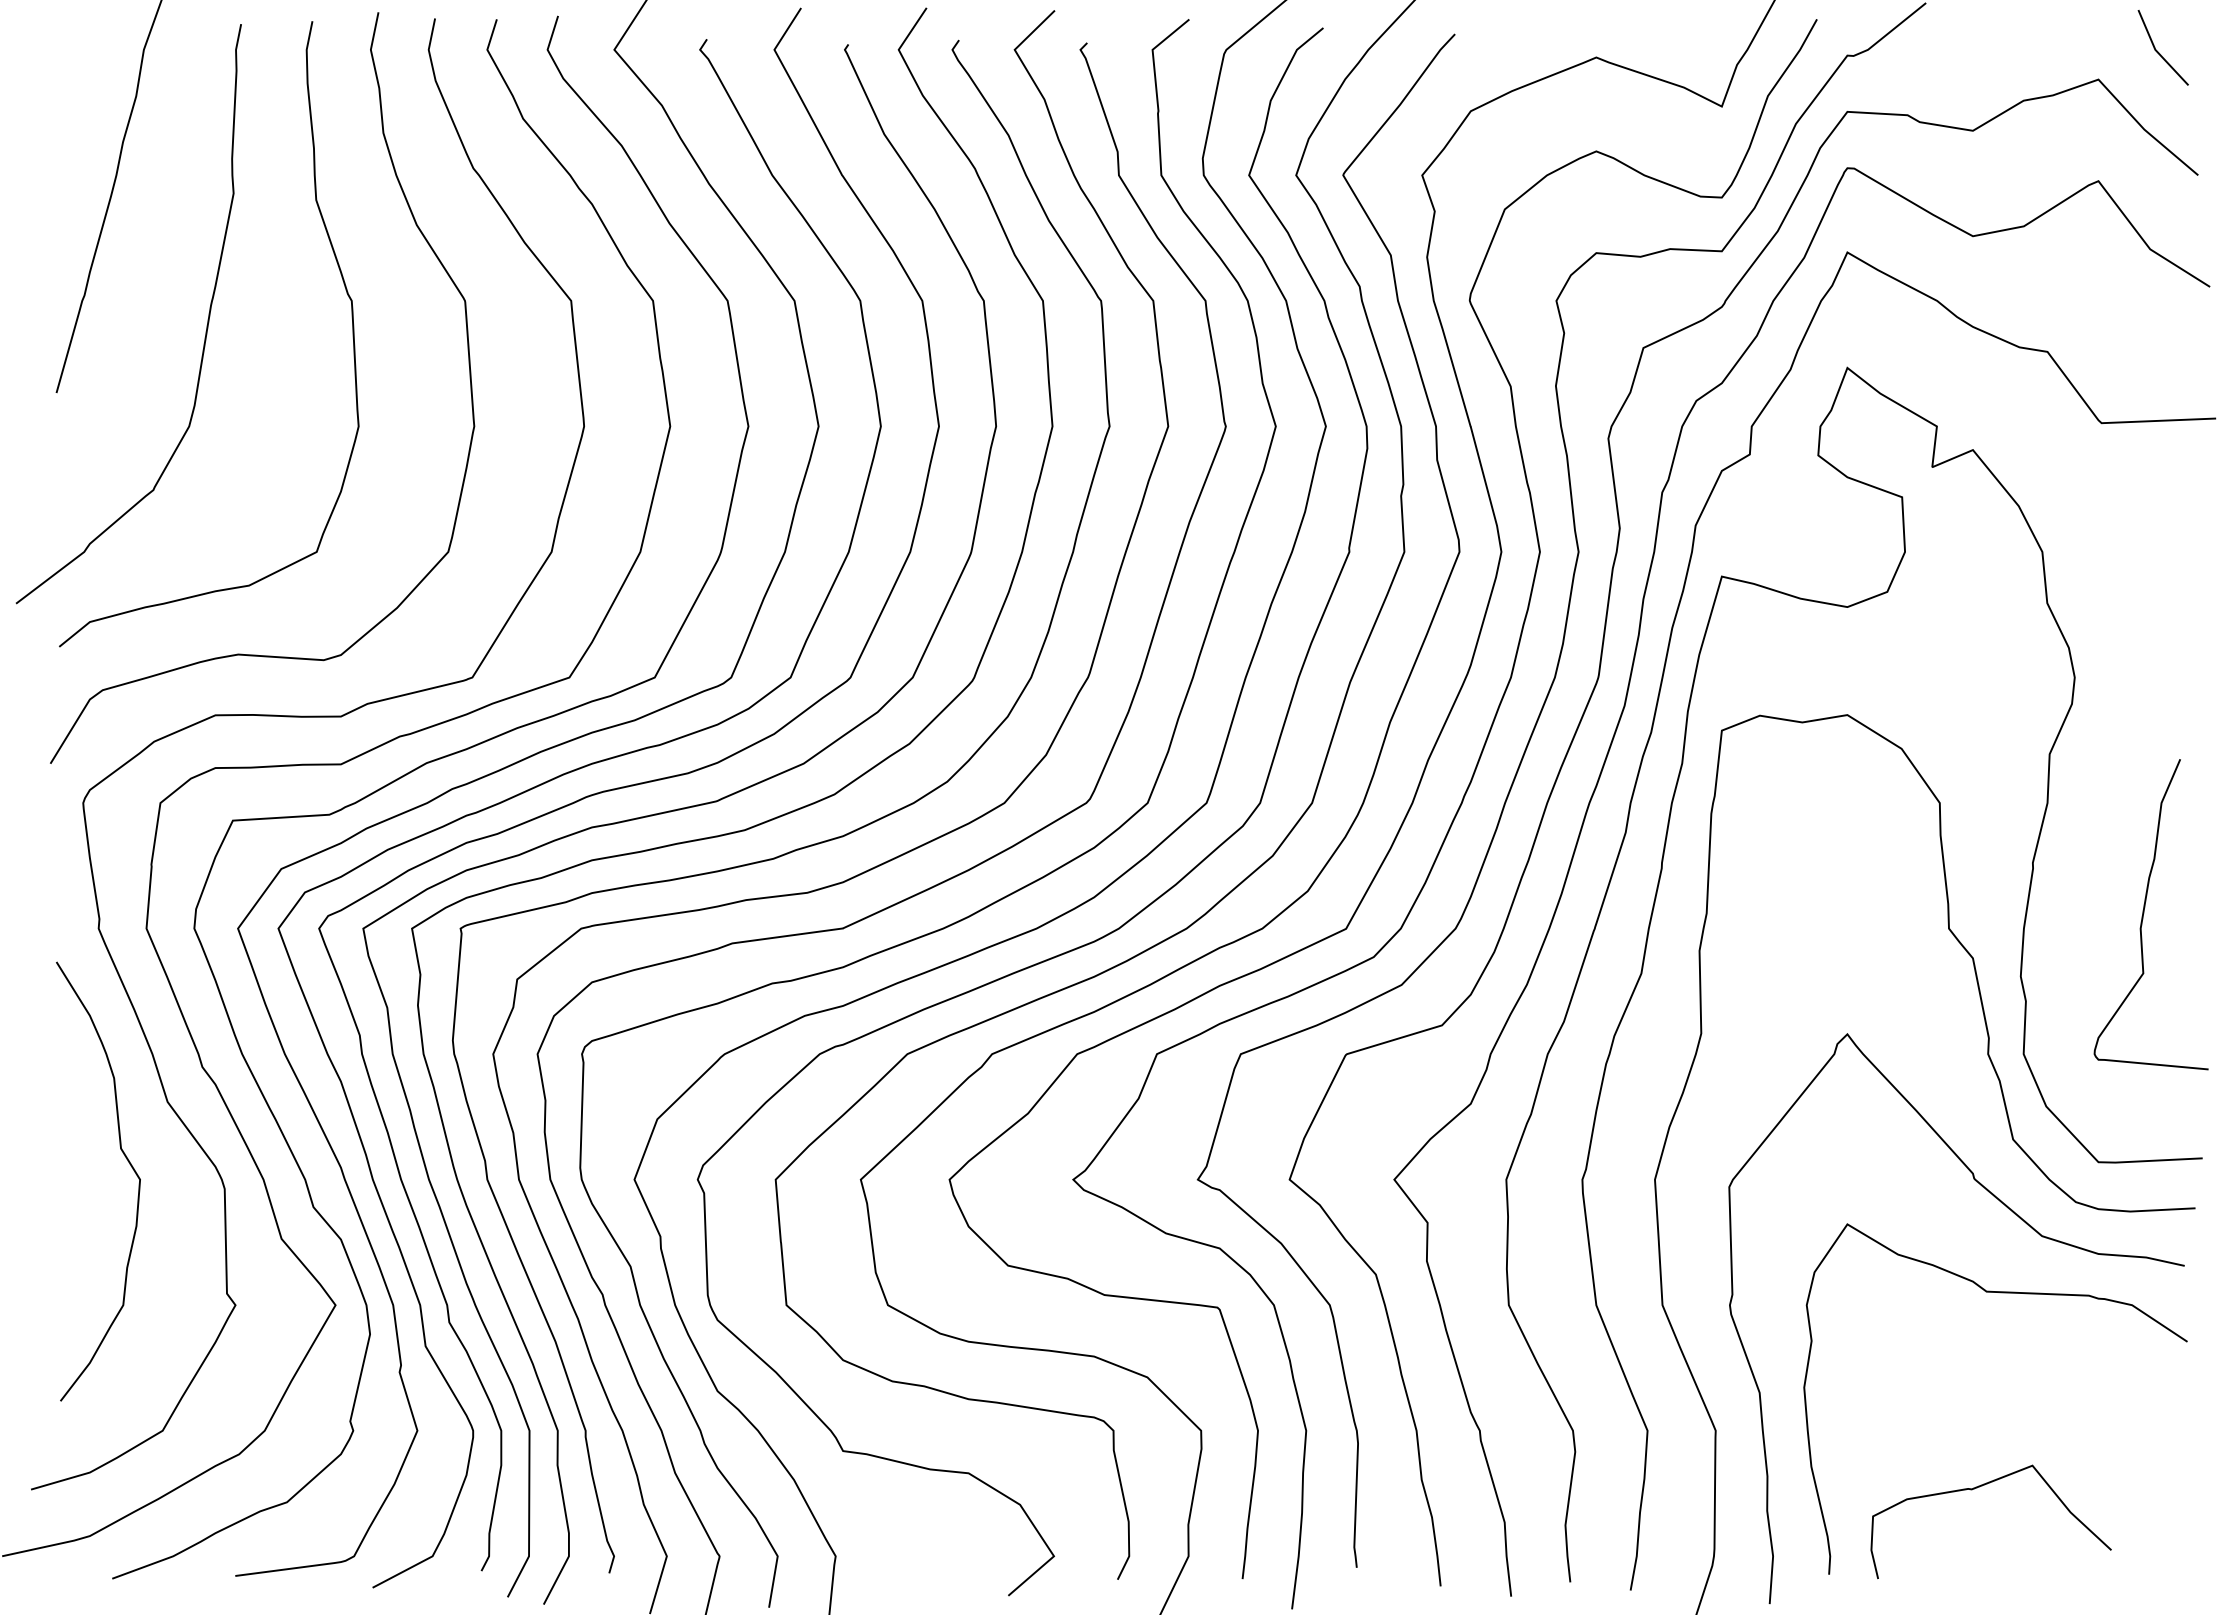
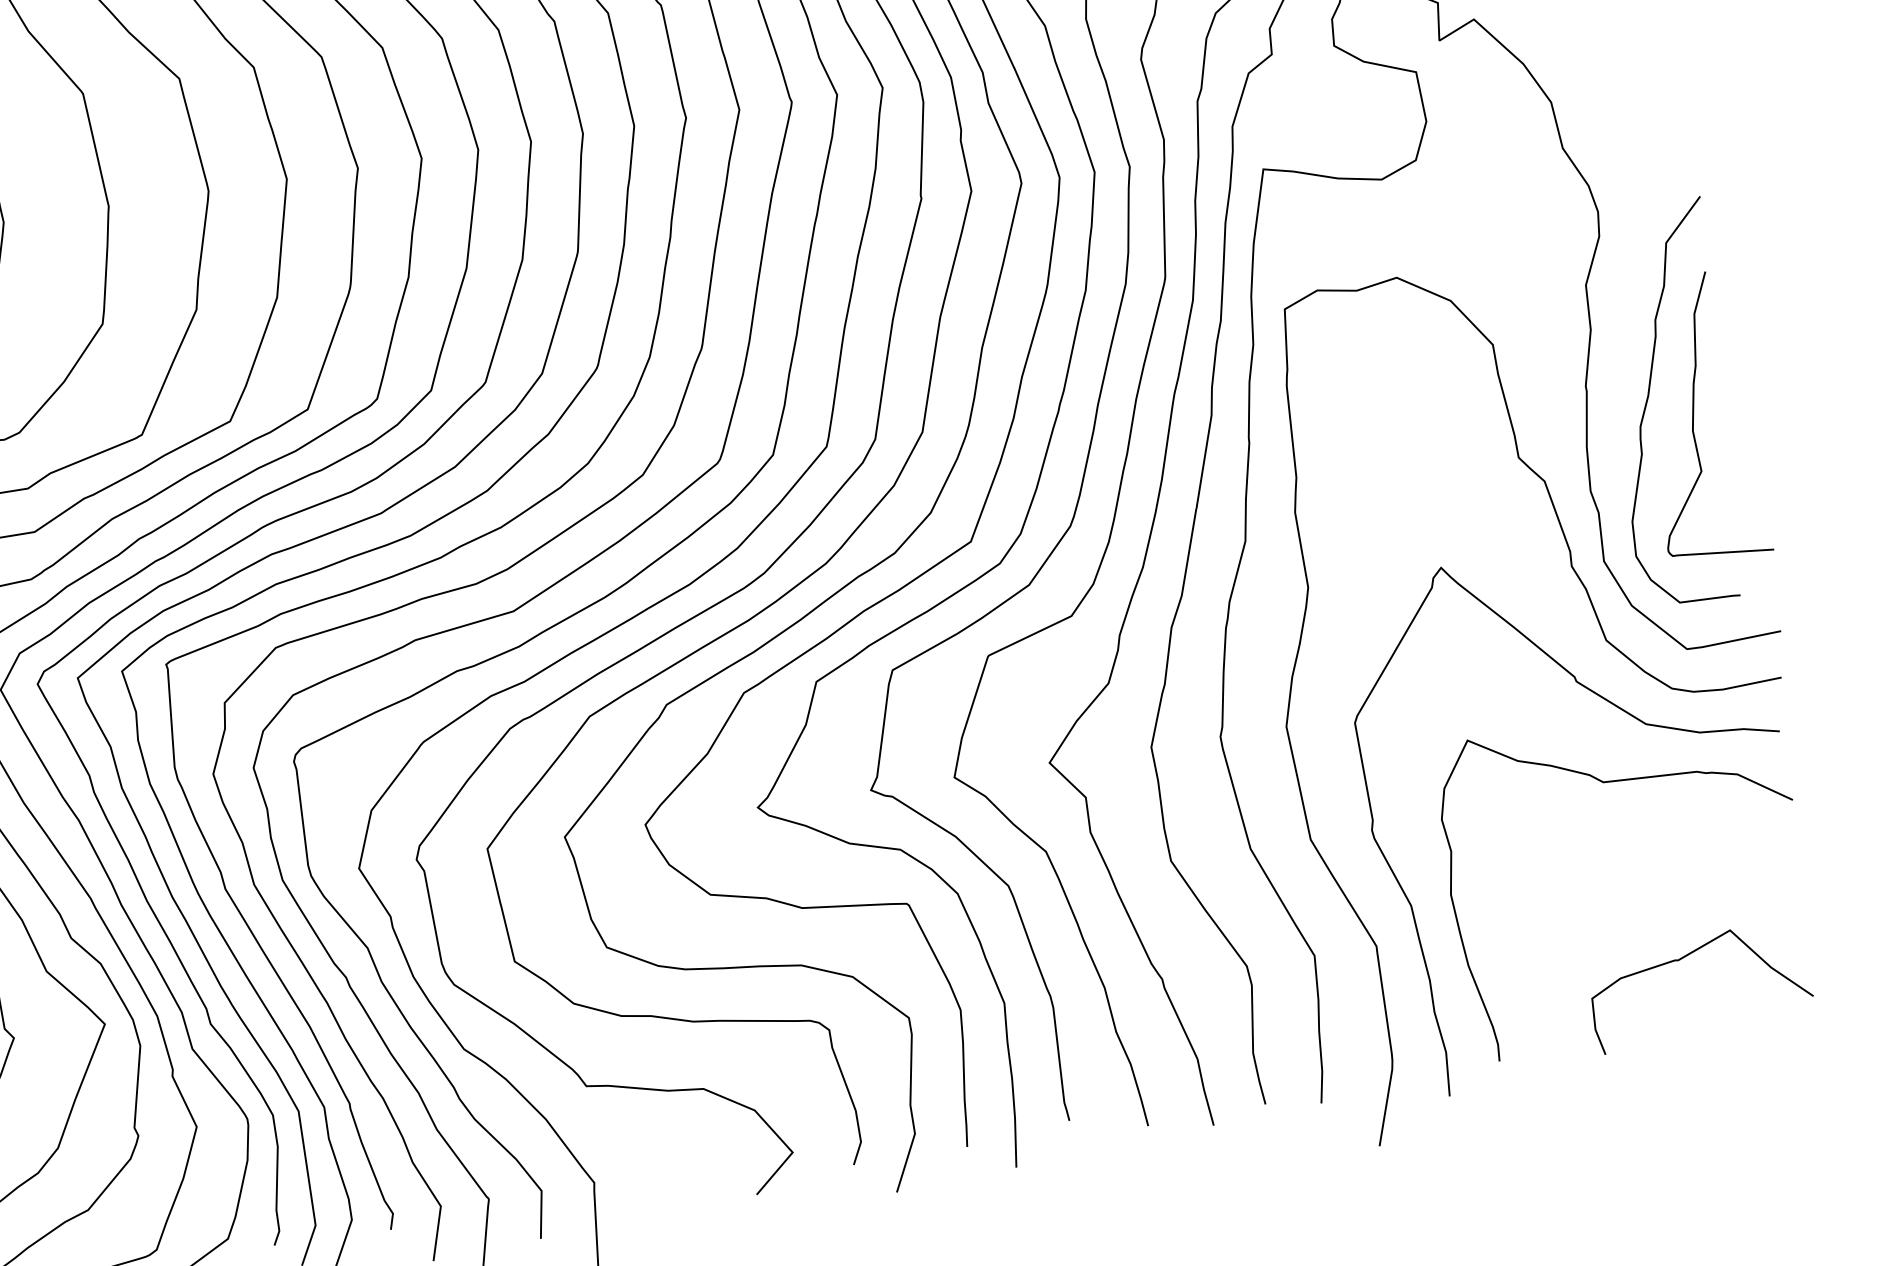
curve: (2098, 886) -> (1648, 398), added
curve: (1977, 1488) -> (1683, 958), moved

